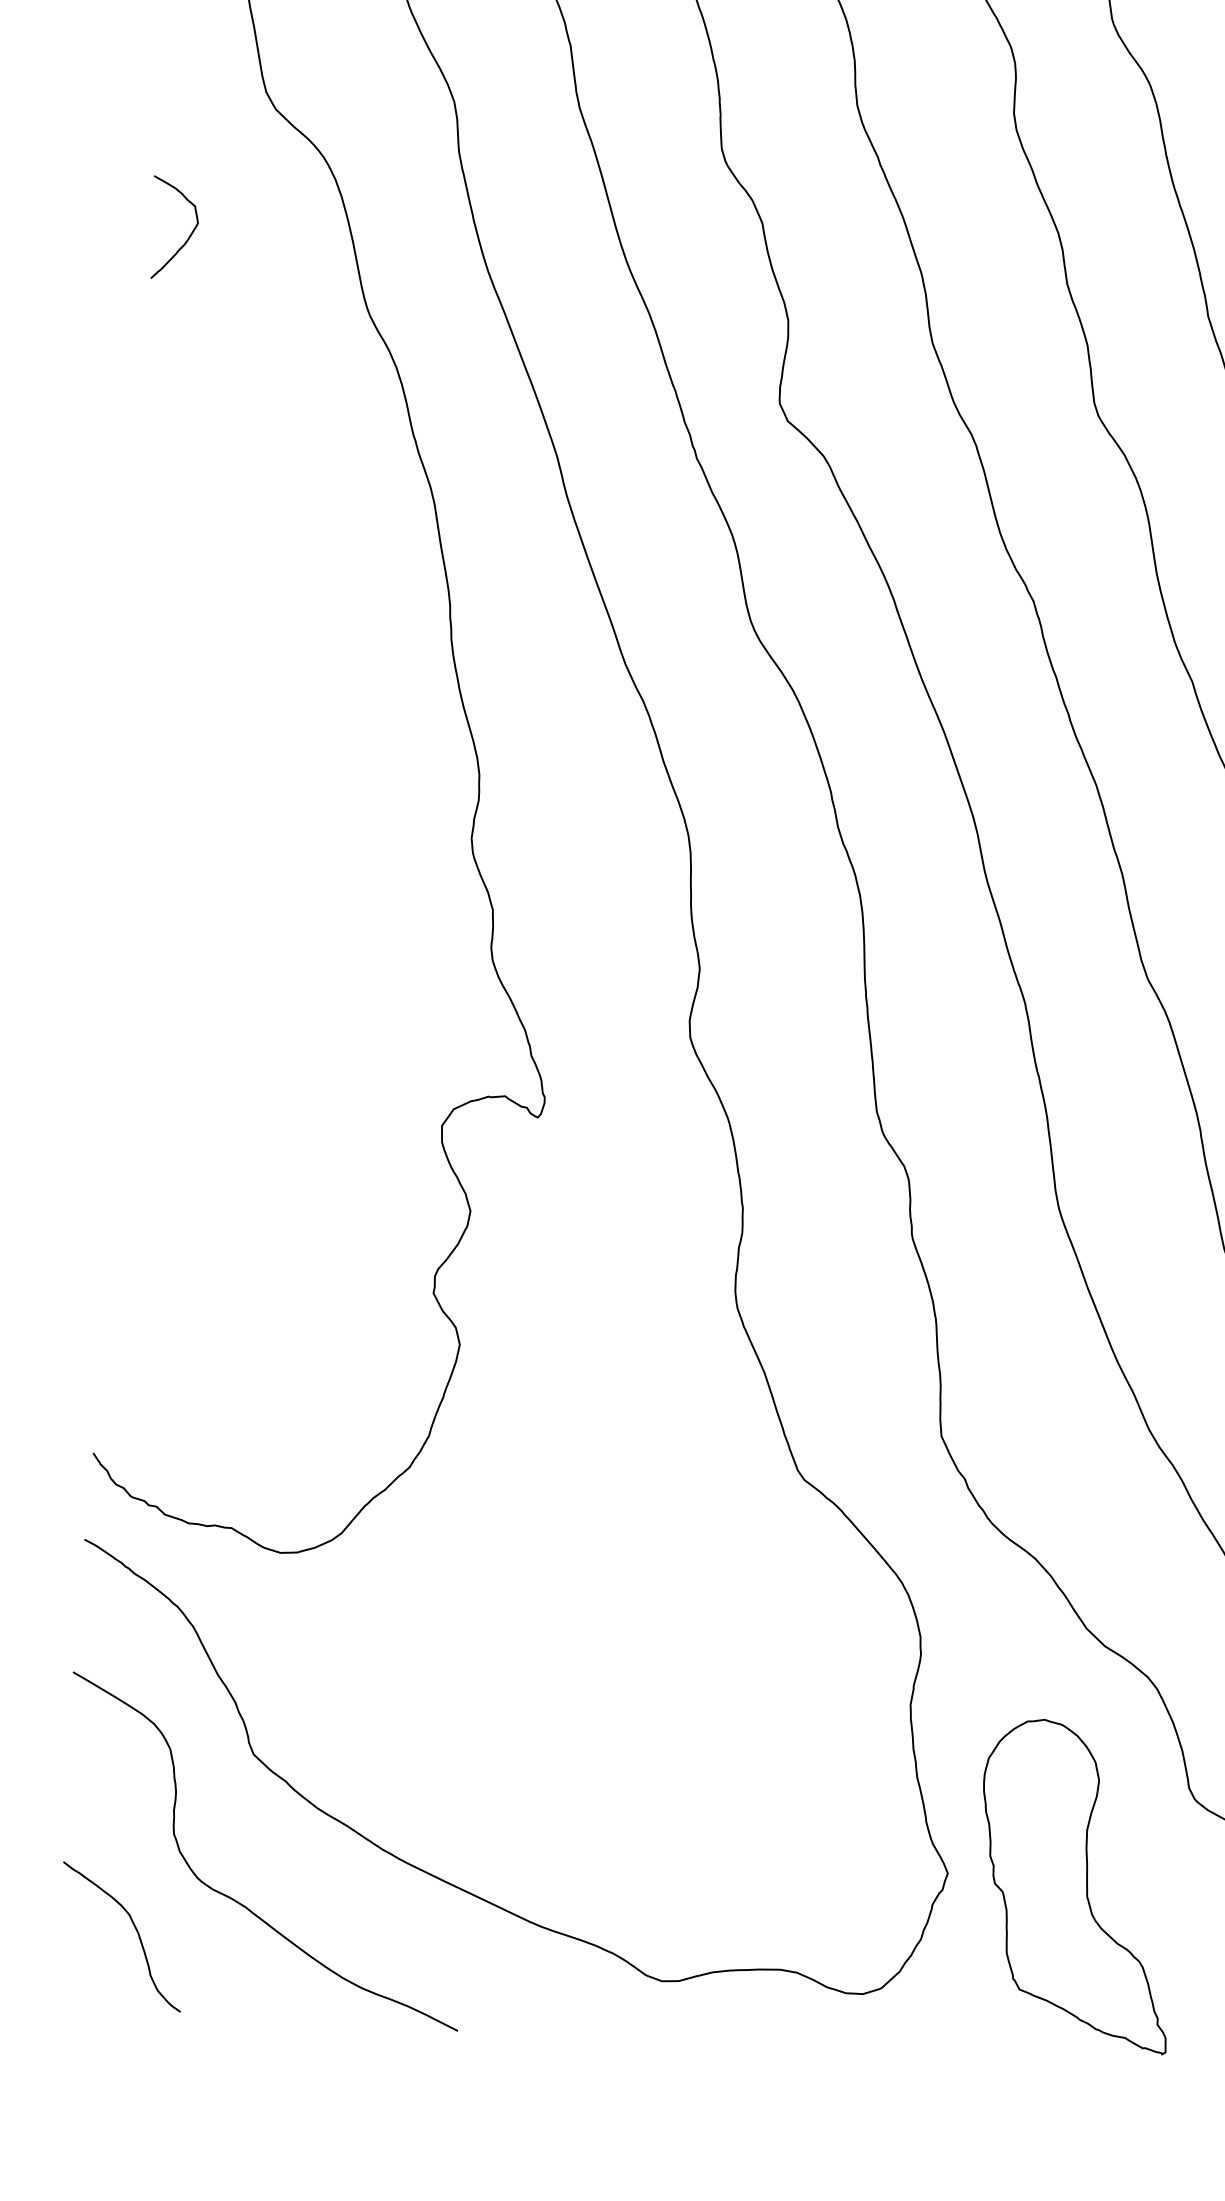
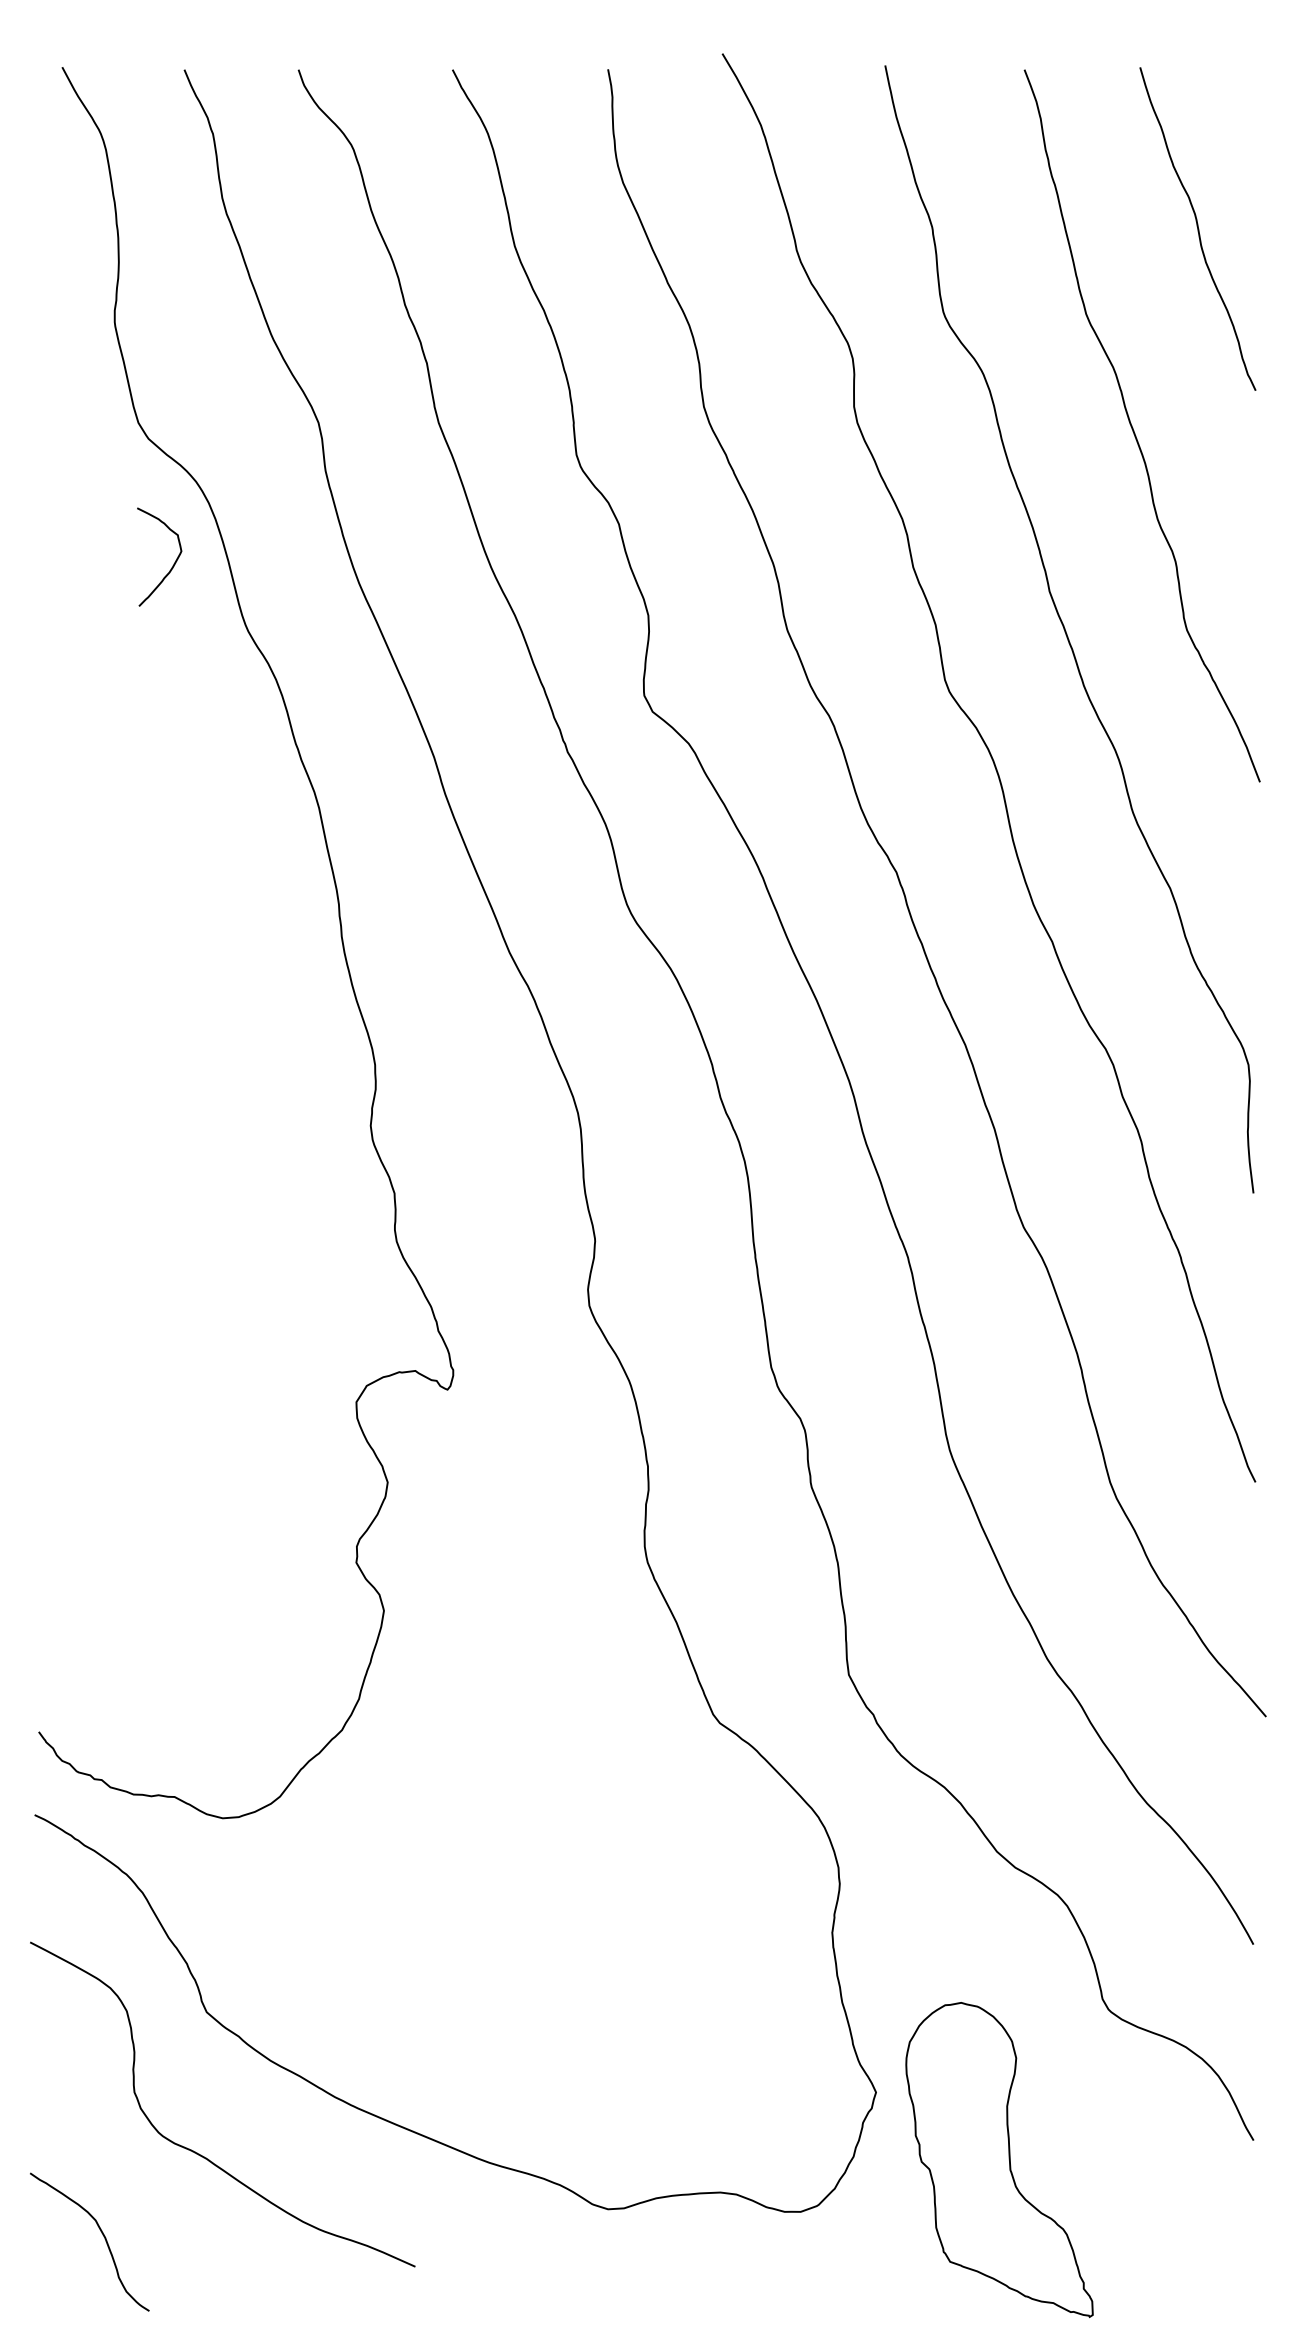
curve: (189, 235) -> (173, 563), moved
part: (1076, 1886) -> (999, 2160), moved
curve: (135, 1930) -> (102, 2235), moved

